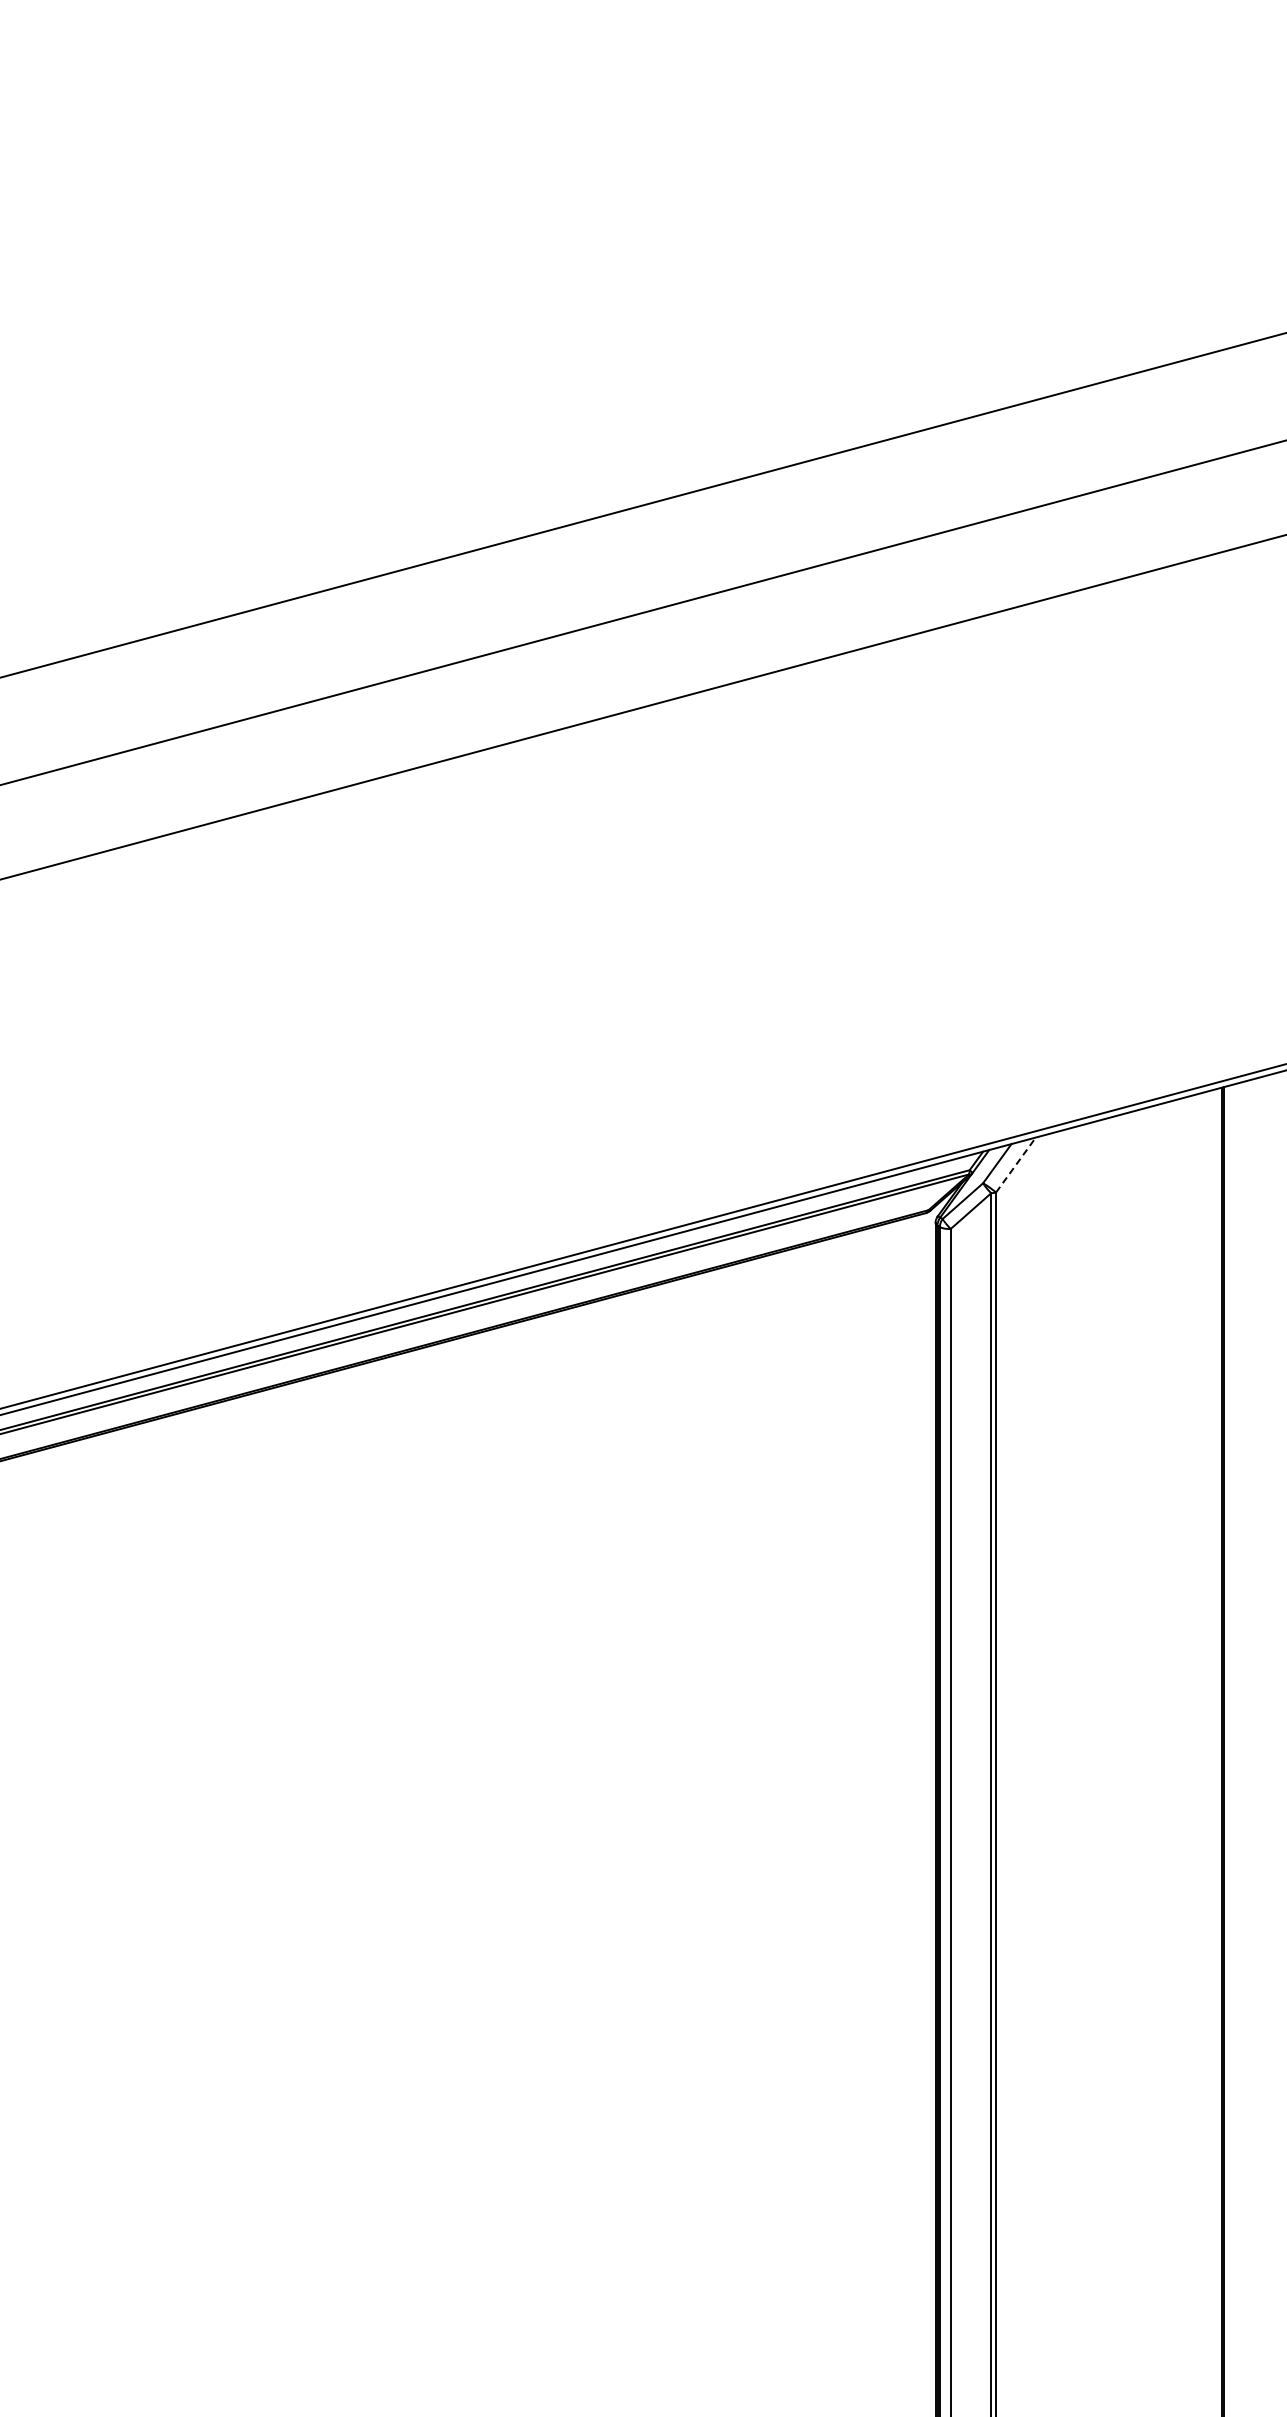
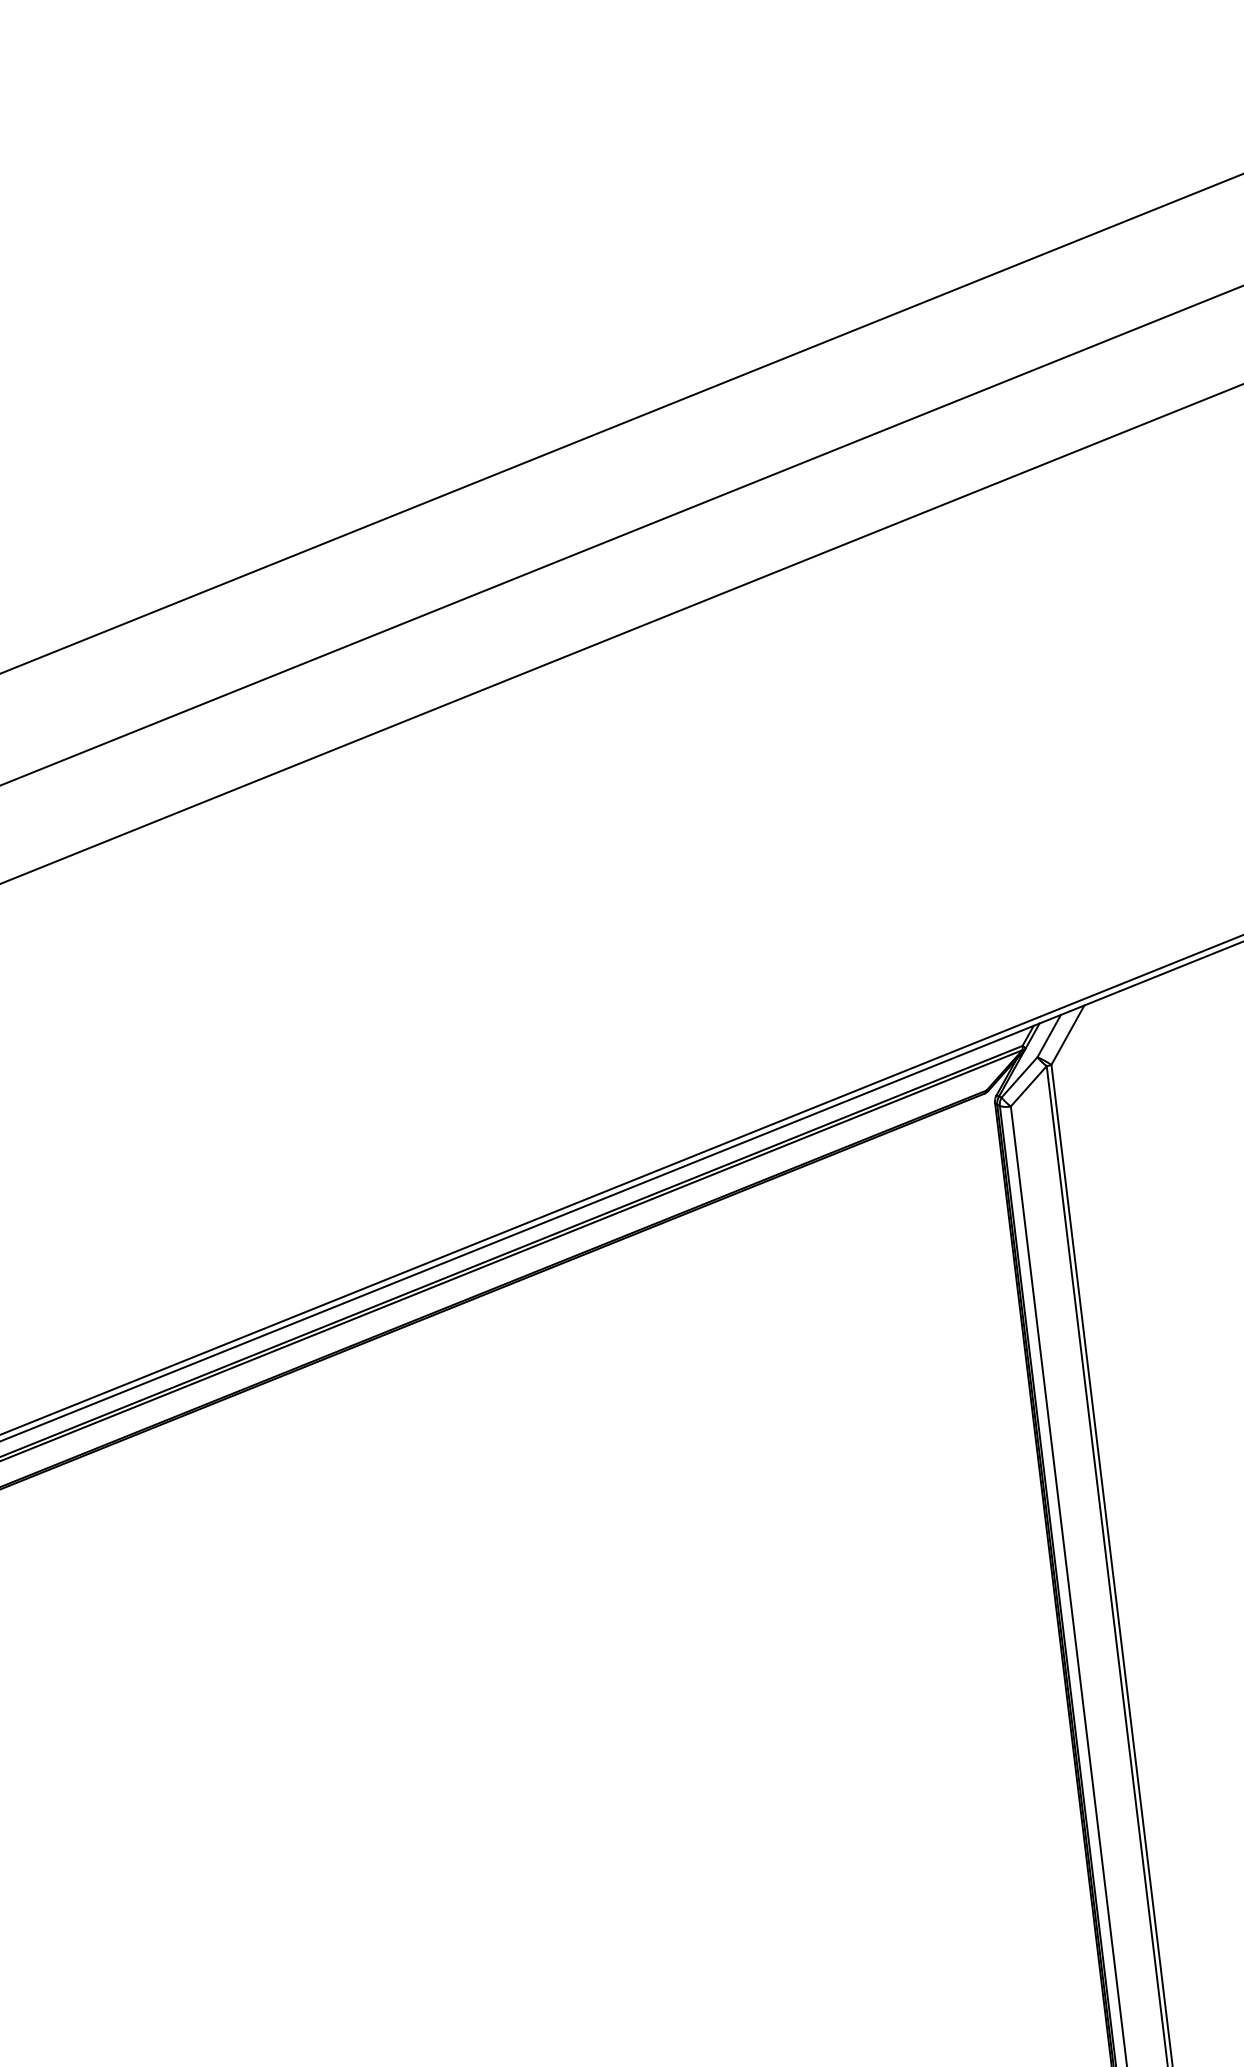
line: (1015, 1165) -> (1067, 1035), dashed -> solid

